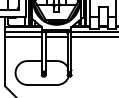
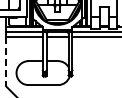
line: (5, 61) -> (6, 61), solid -> dashed

